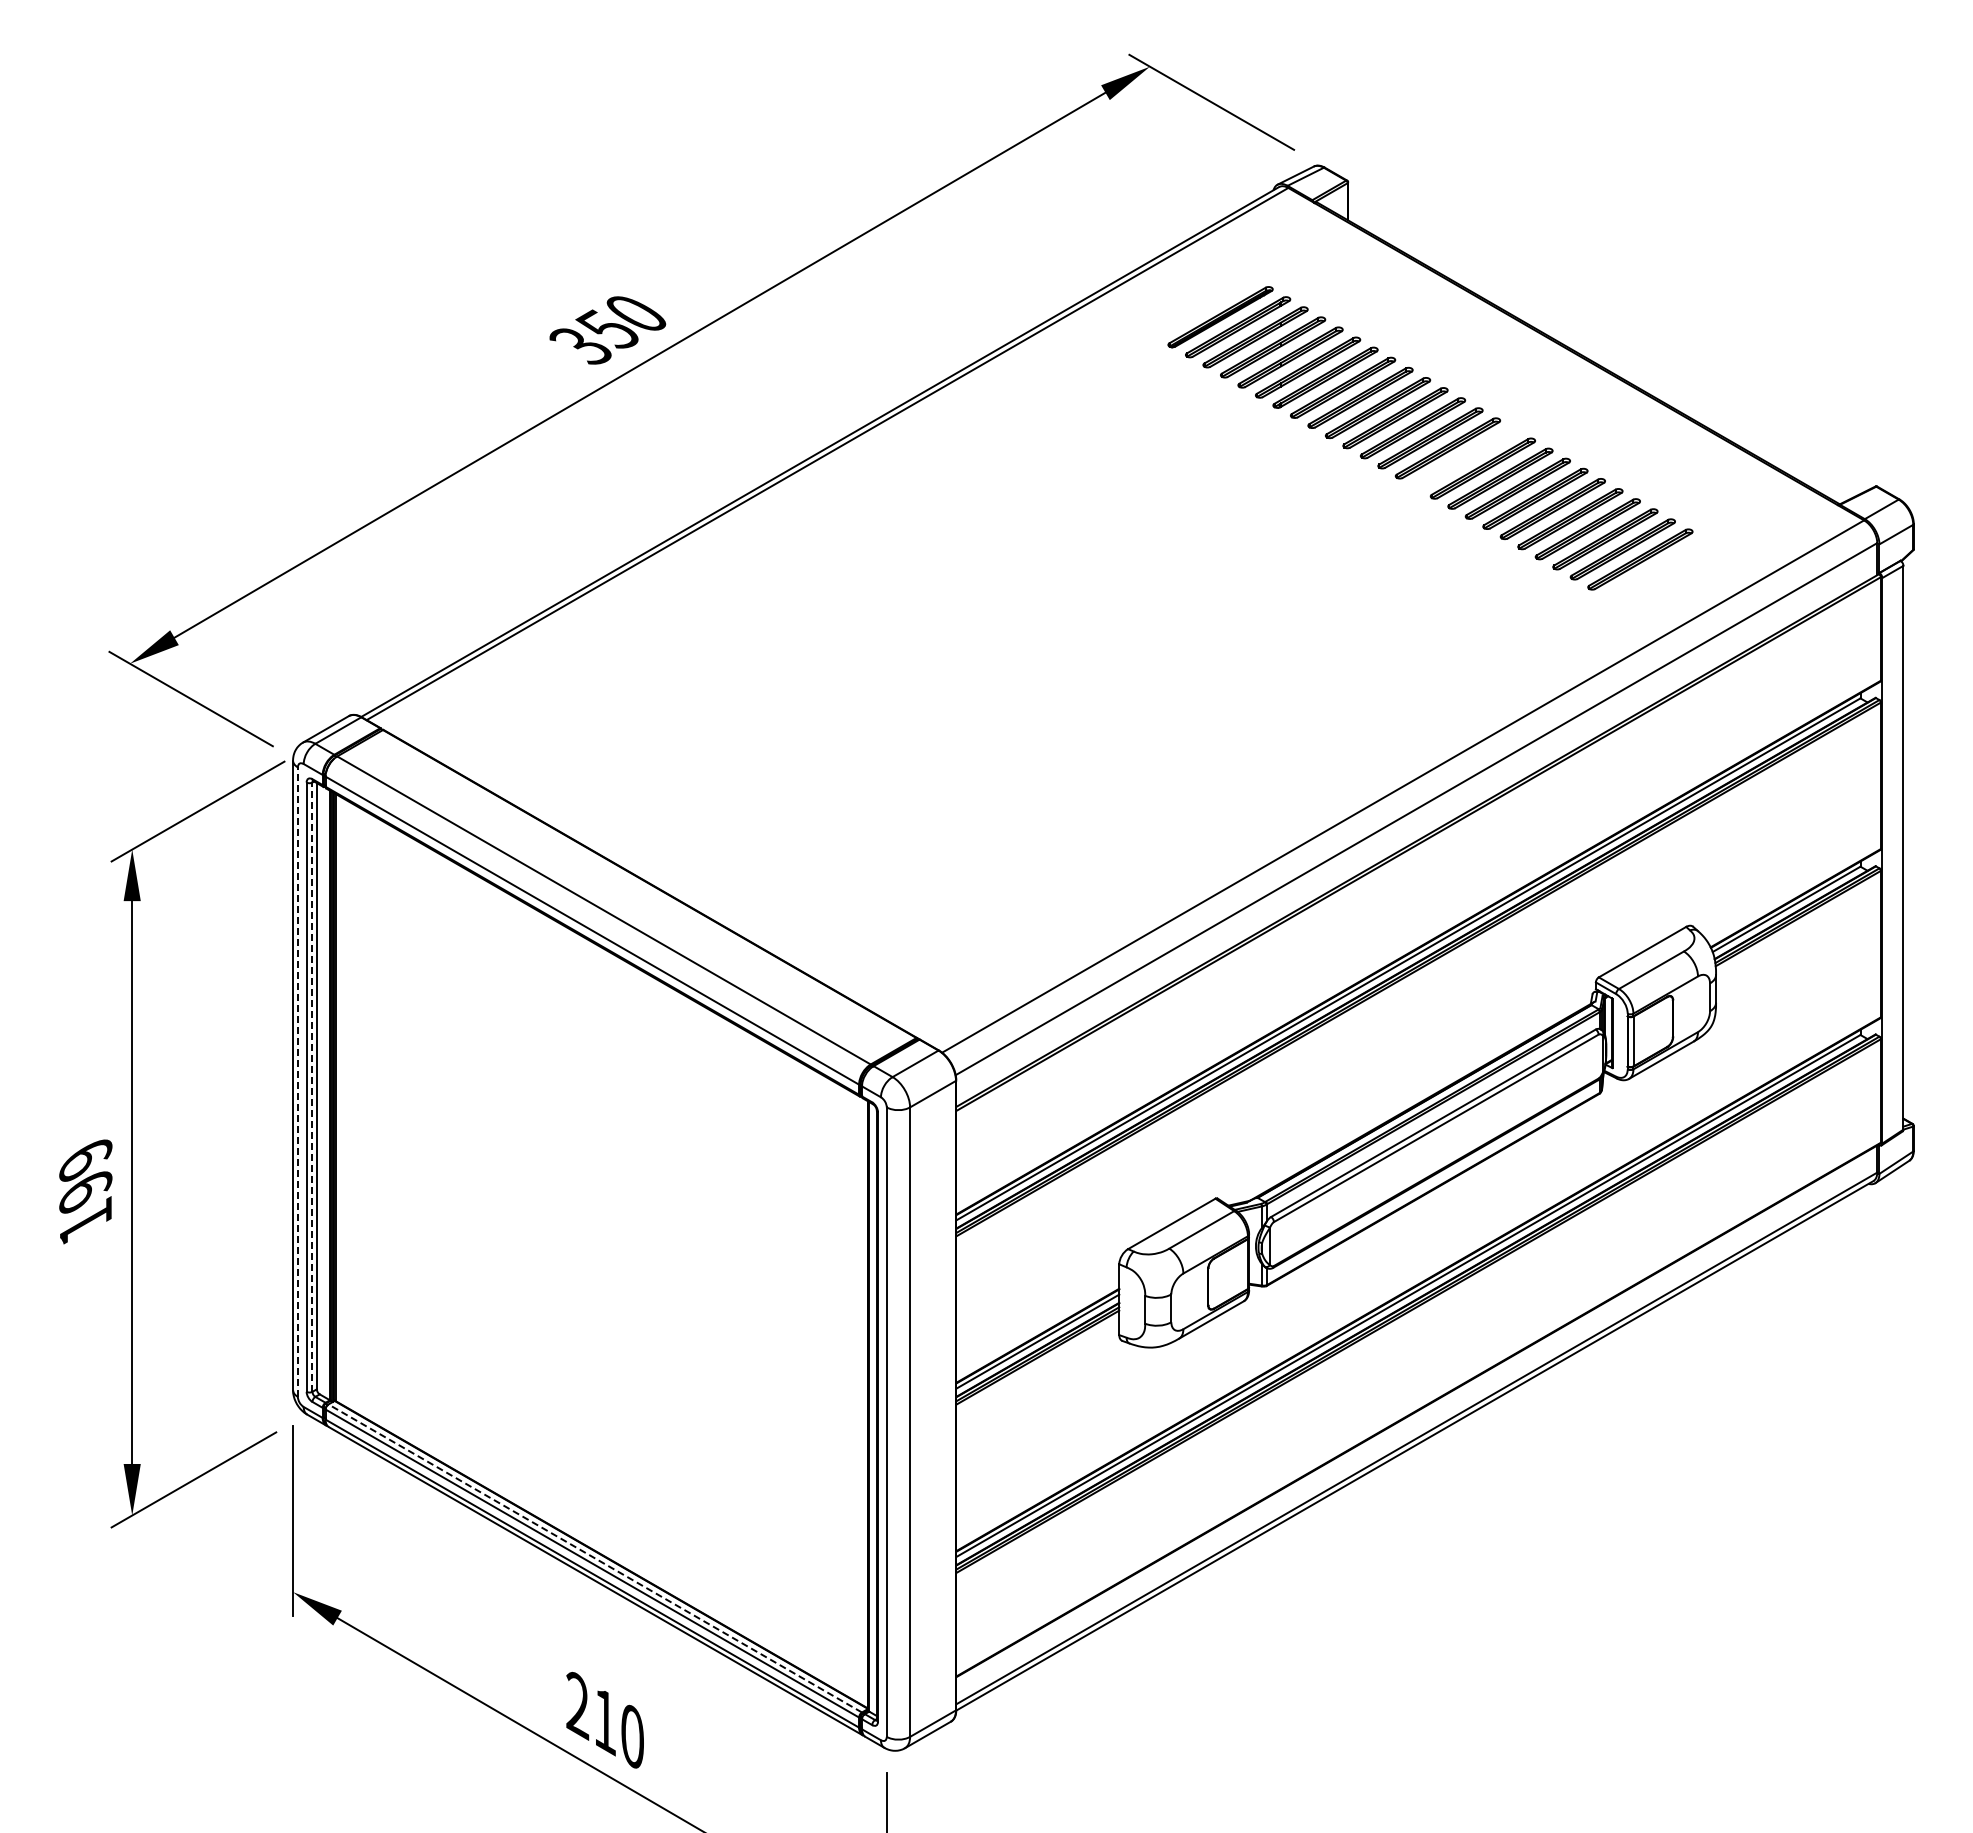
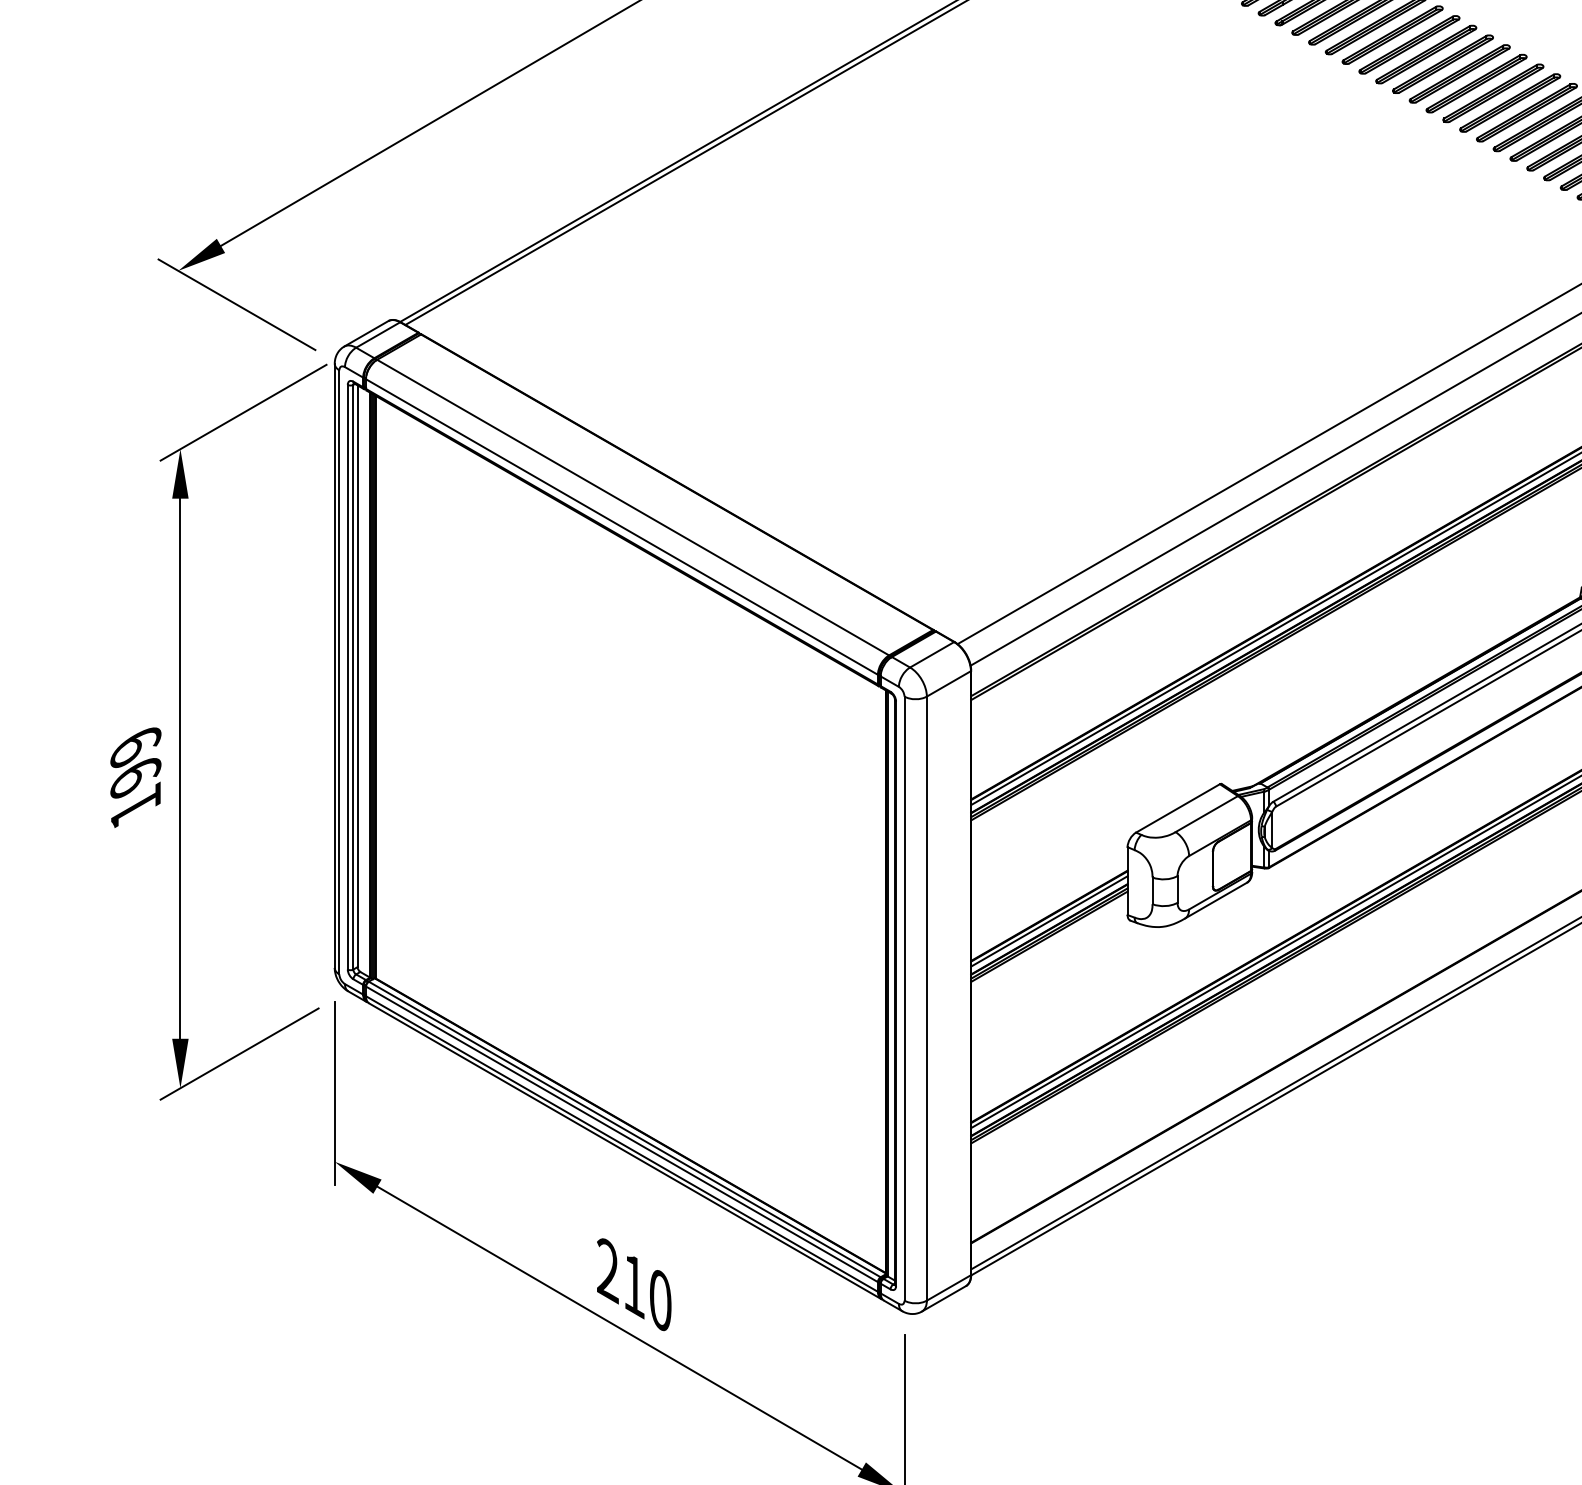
part: (1465, 458) -> (1459, 73), added
line: (297, 1082) -> (339, 672), dashed -> solid
line: (312, 1087) -> (353, 677), dashed -> solid
line: (594, 1558) -> (624, 1129), dashed -> solid

